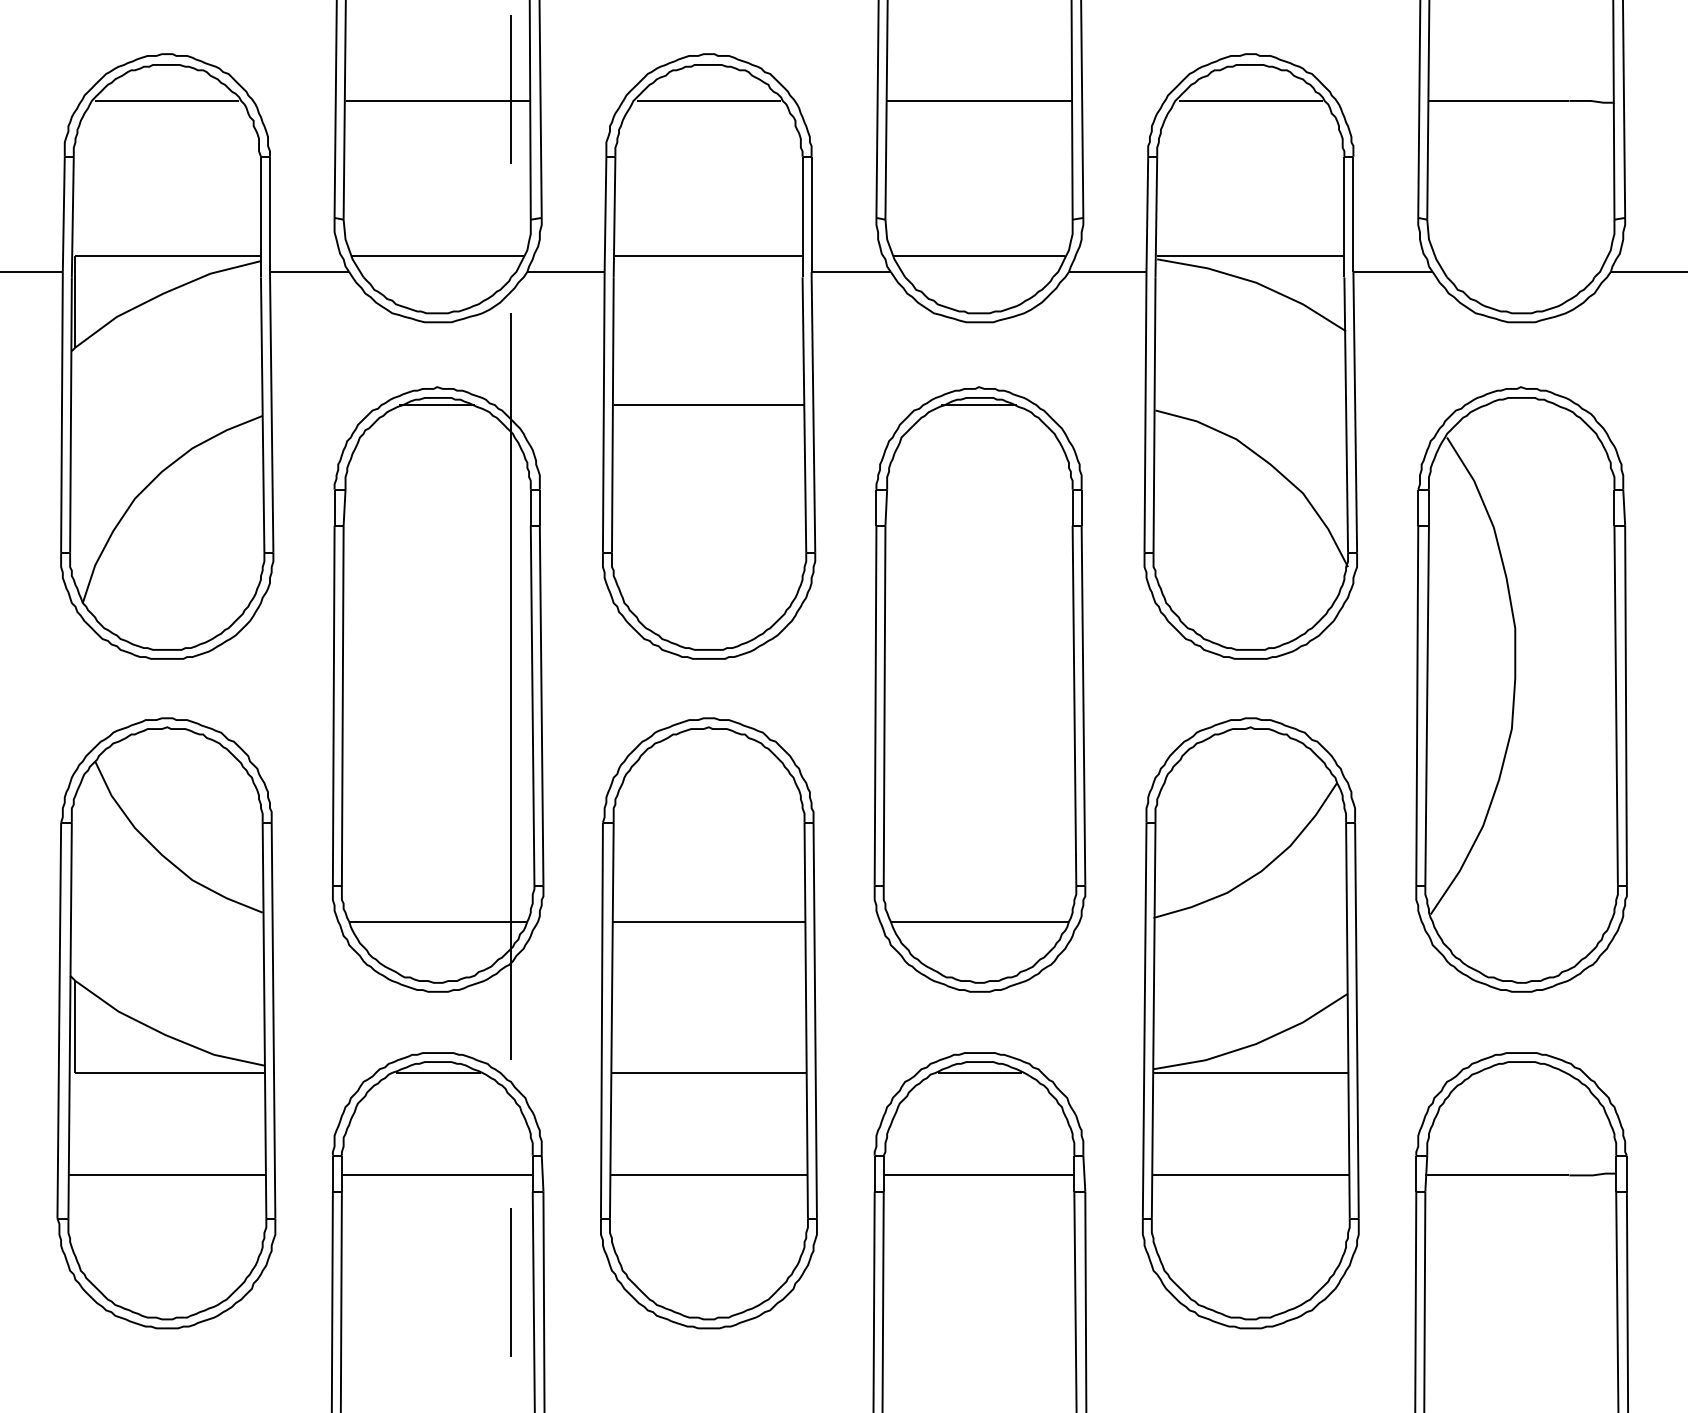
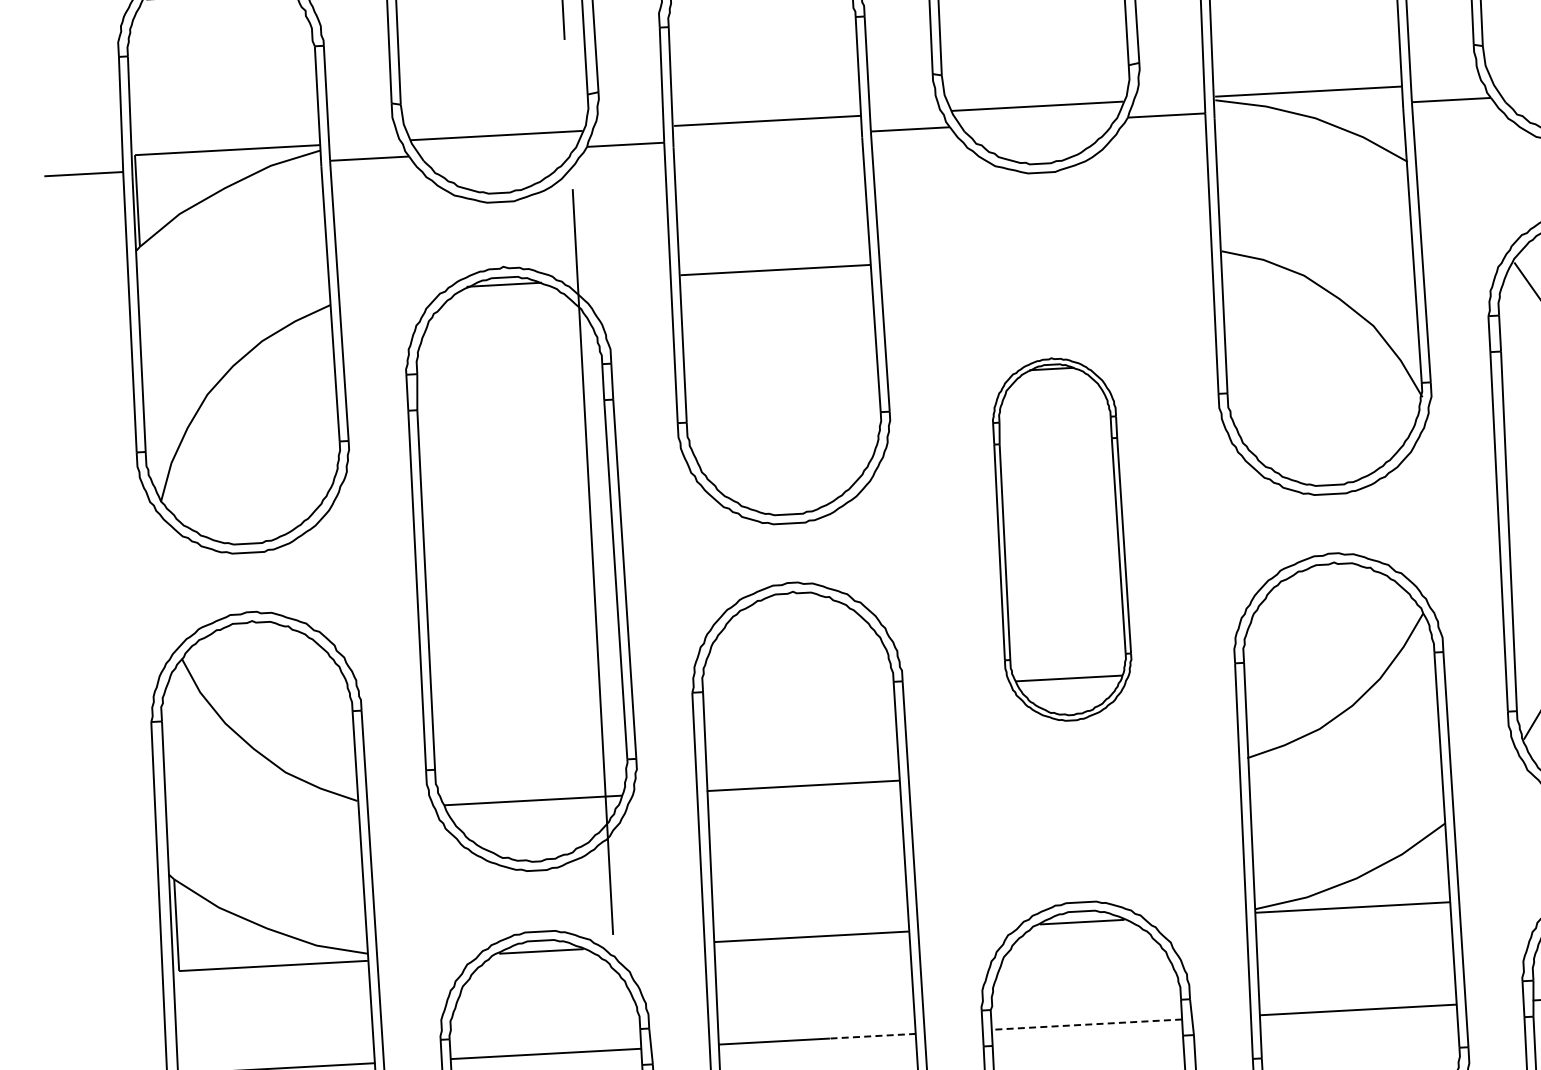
part: (979, 689) -> (1061, 539), size x0.6
line: (764, 1175) -> (872, 1036), solid -> dashed
line: (978, 1175) -> (1086, 1024), solid -> dashed

